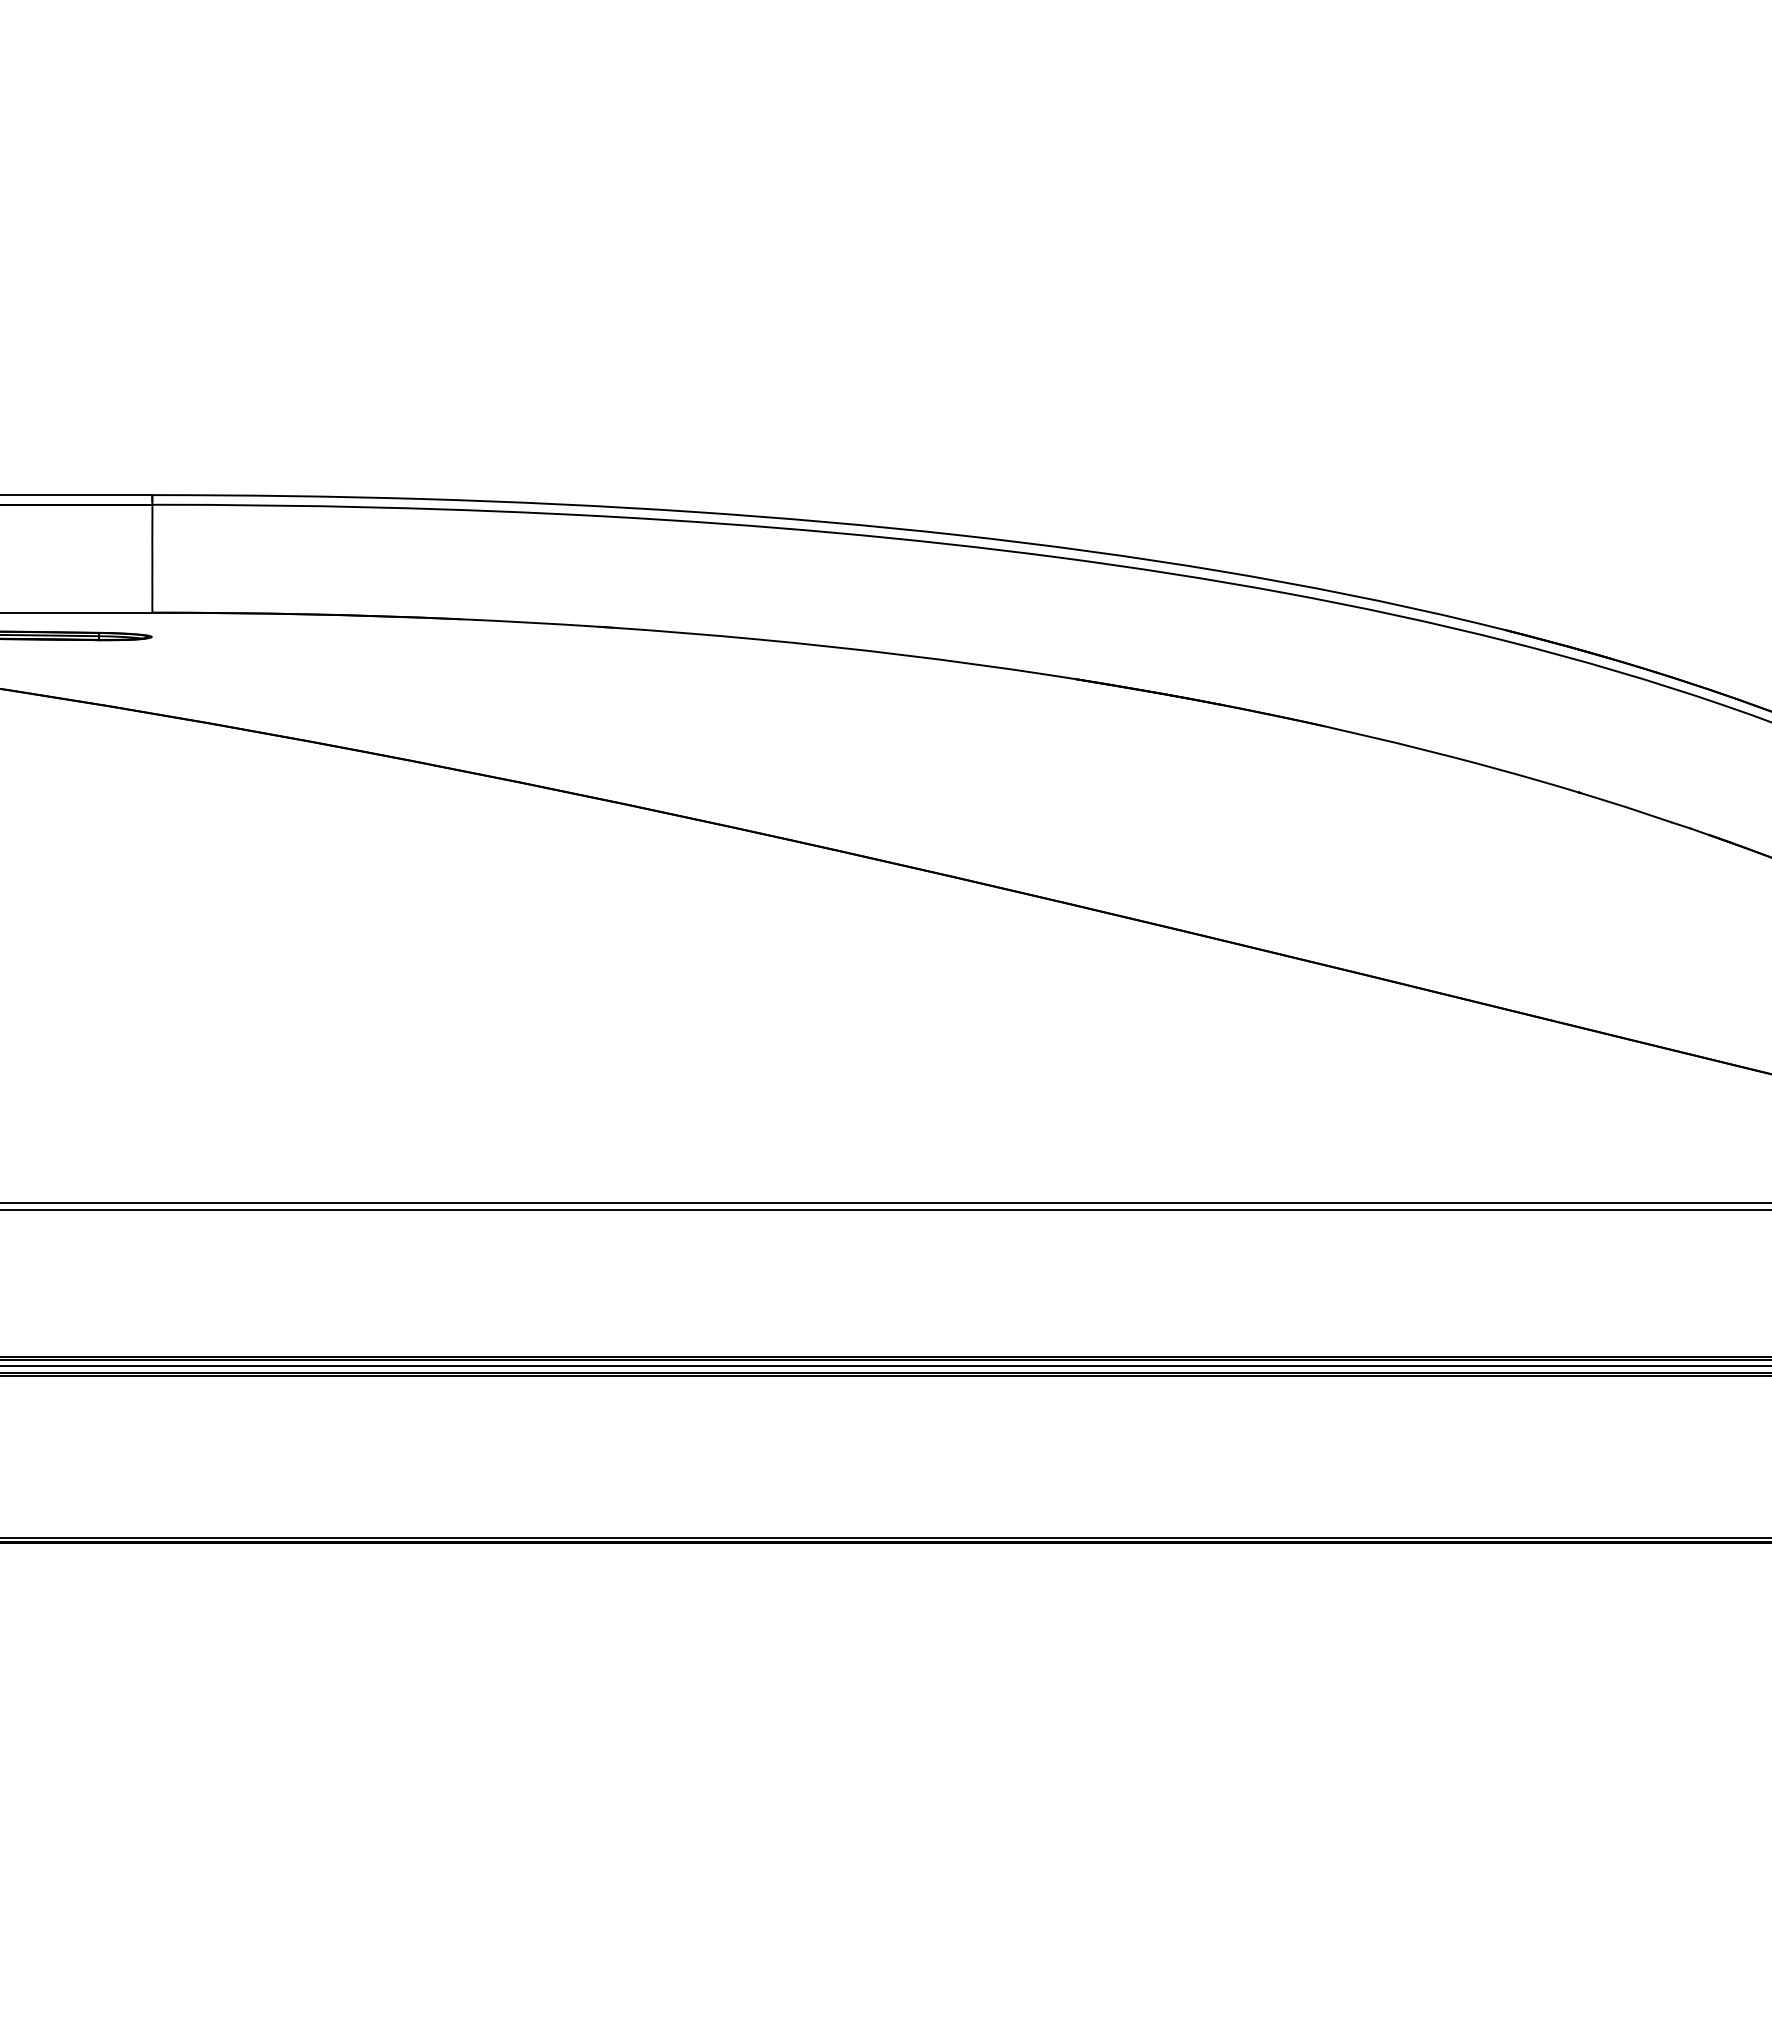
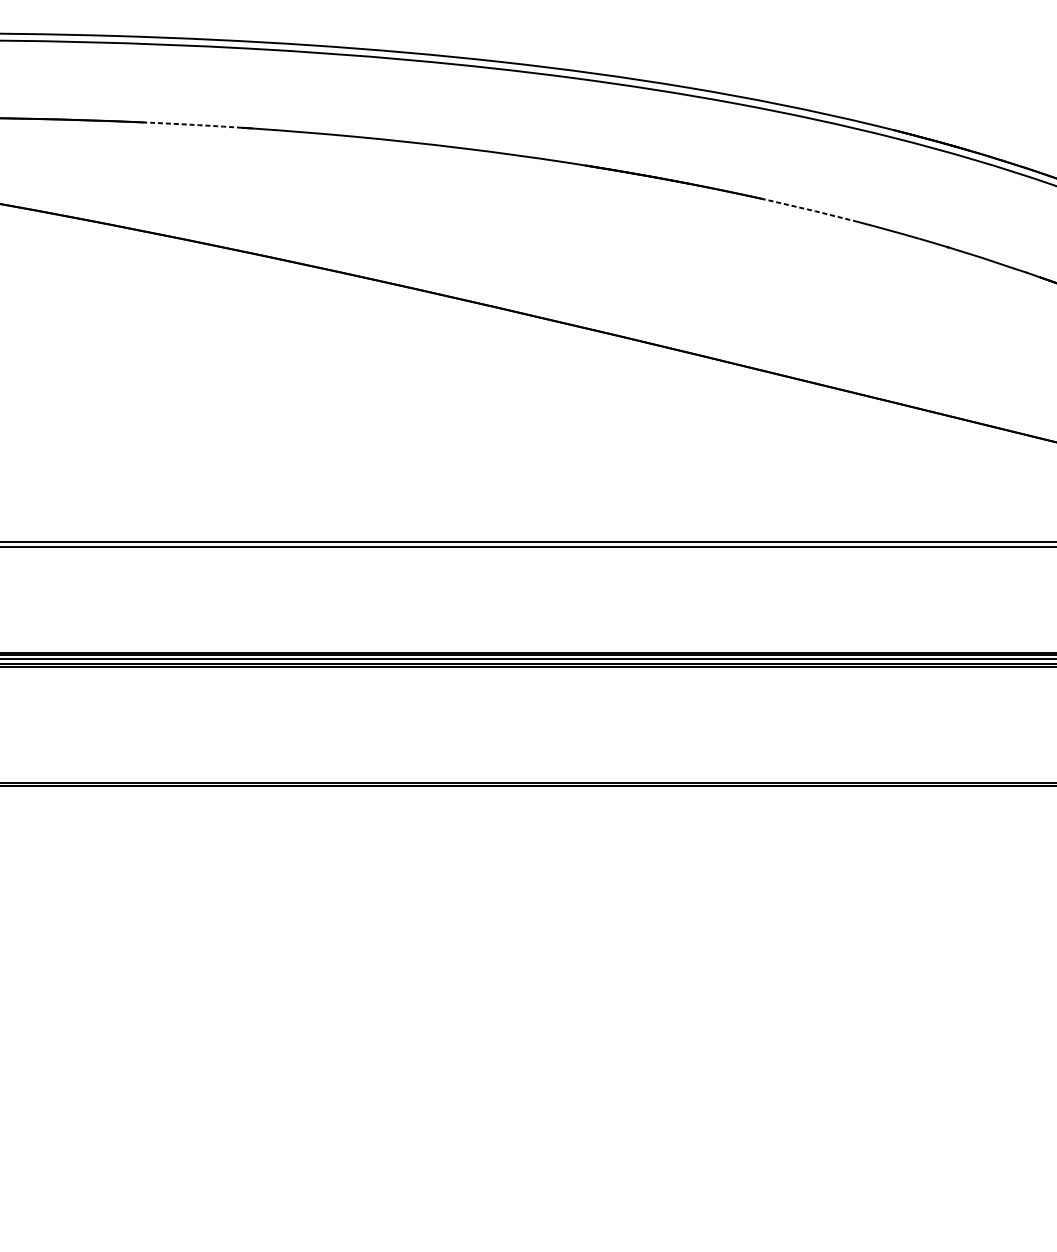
arc: (530, 622) -> (193, 124), solid -> dashed
line: (1390, 741) -> (811, 210), solid -> dashed

